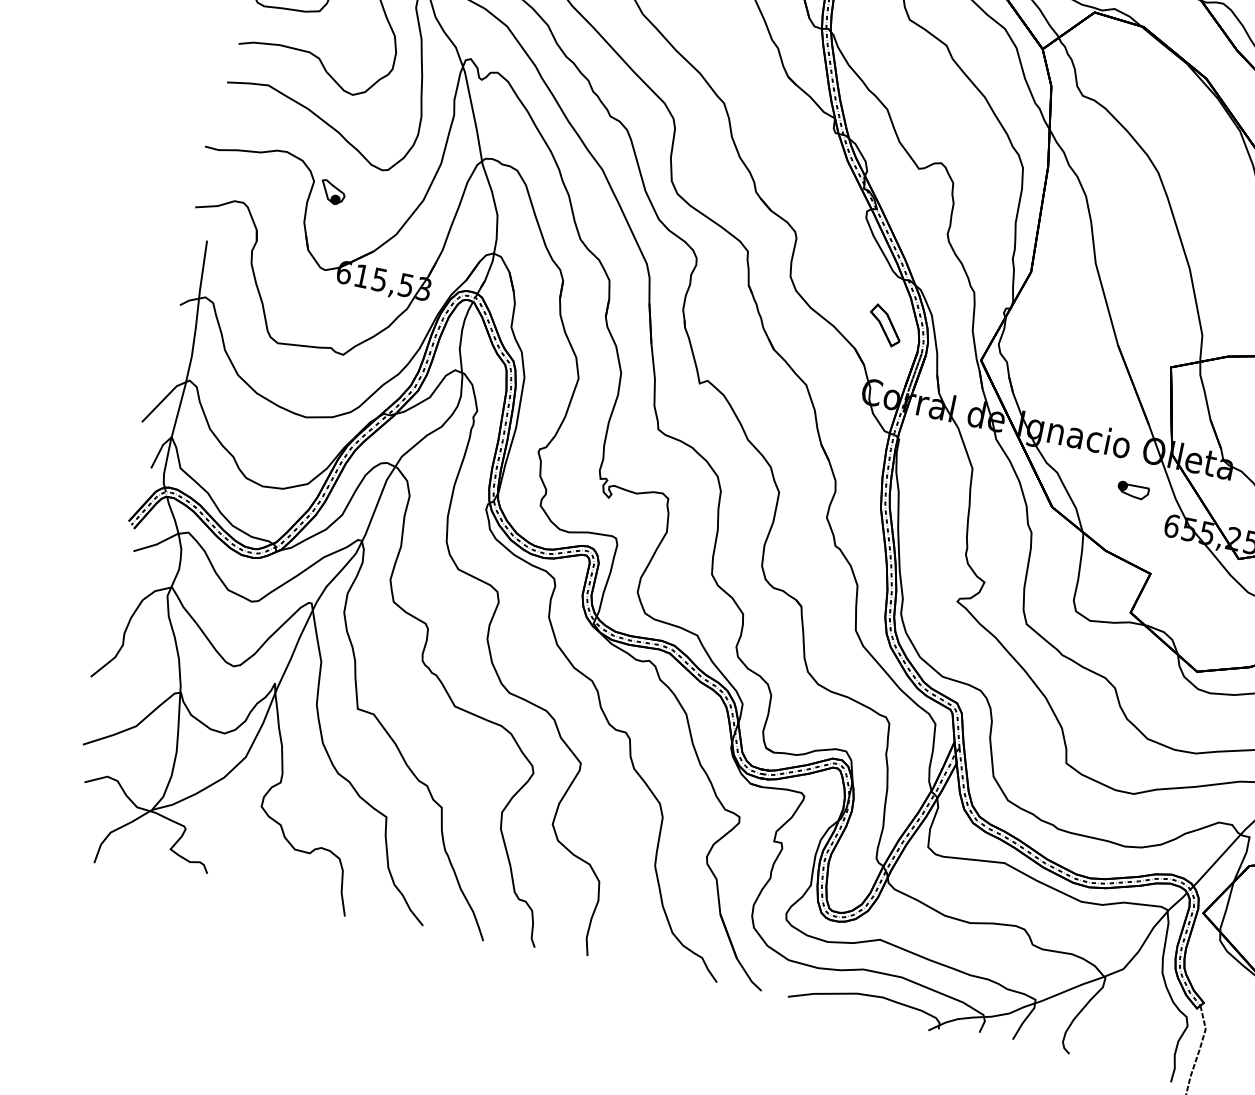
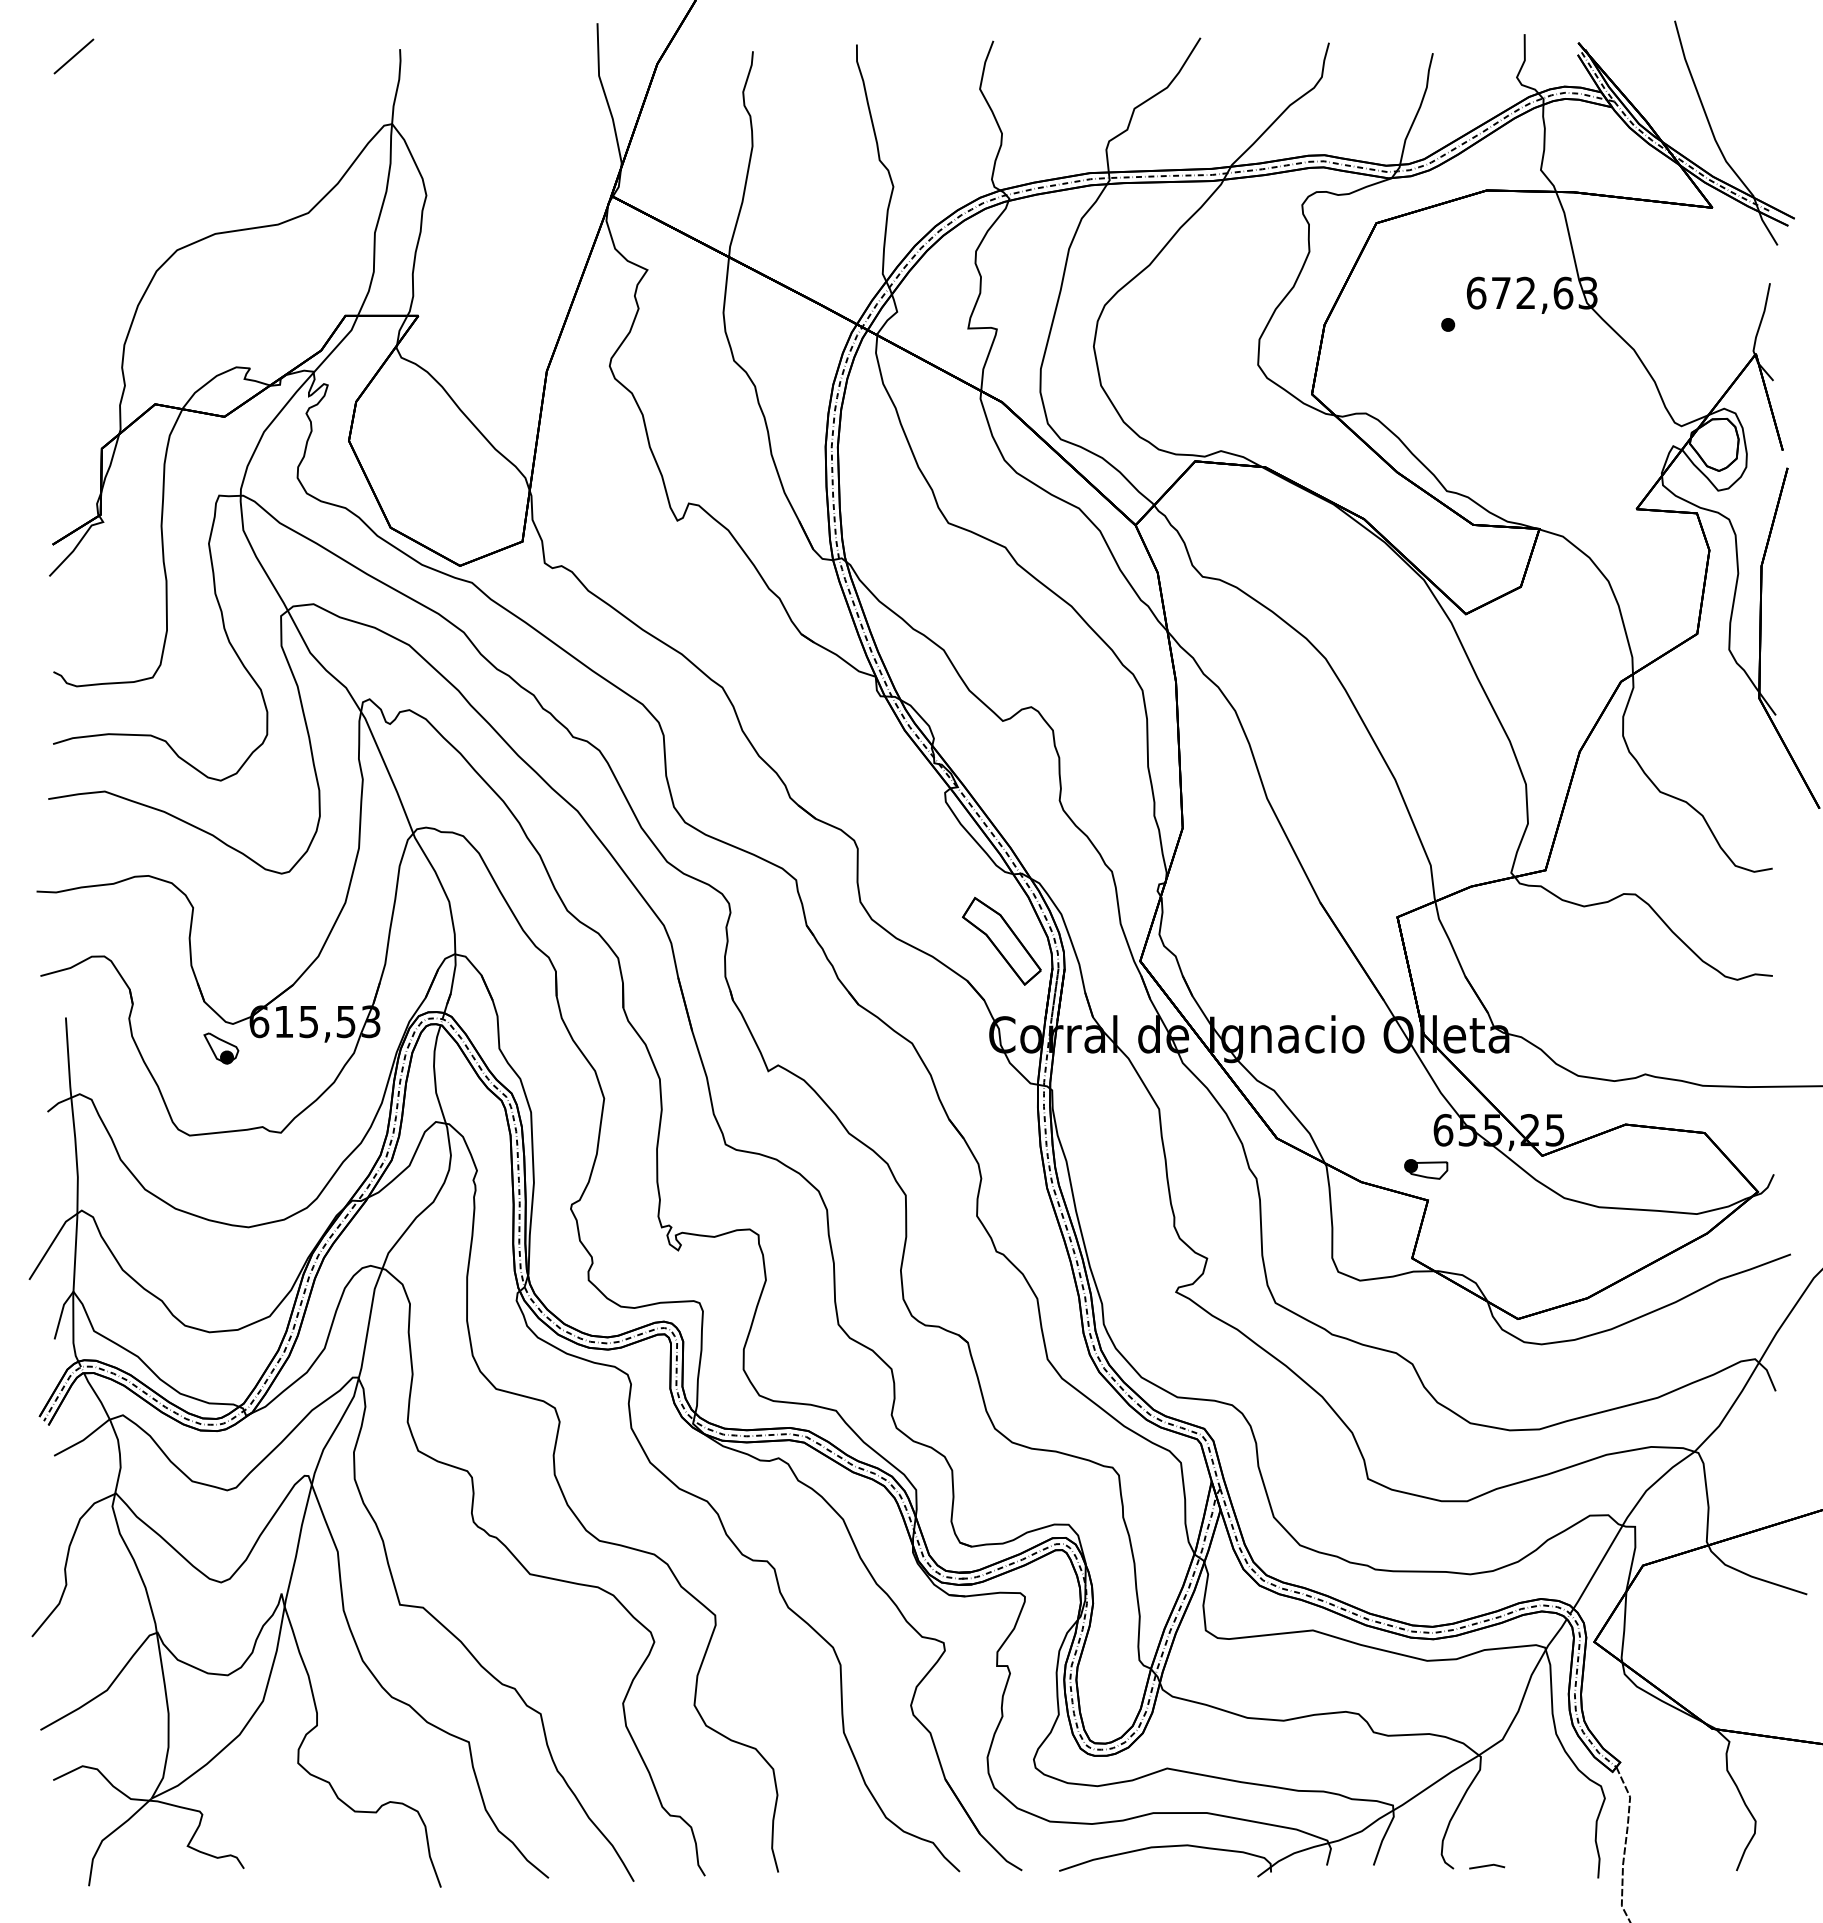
part: (332, 192) -> (221, 1048), moved
part: (885, 325) -> (1001, 940), size x1.67
part: (1133, 490) -> (1426, 1169), moved
line: (1093, 1057) -> (1487, 1866), added

